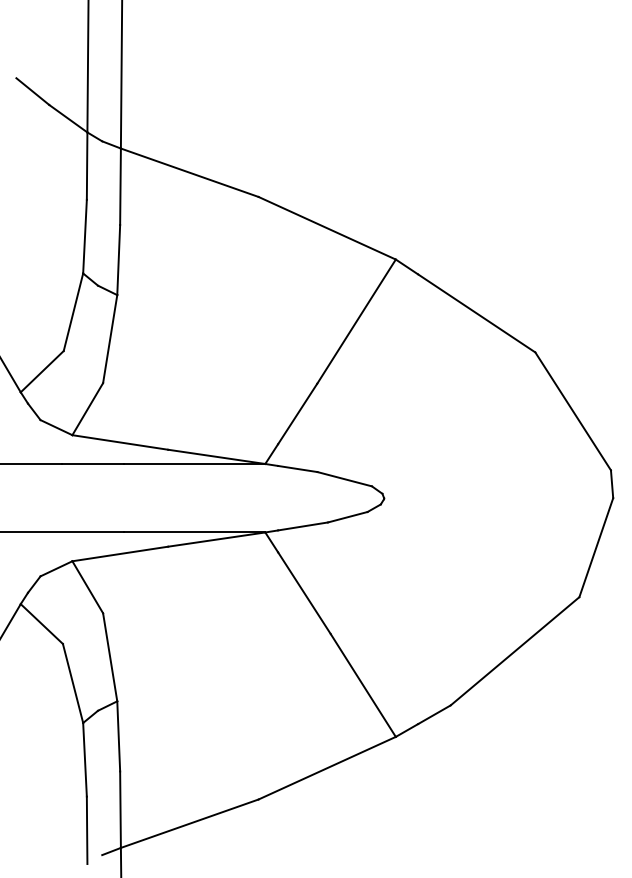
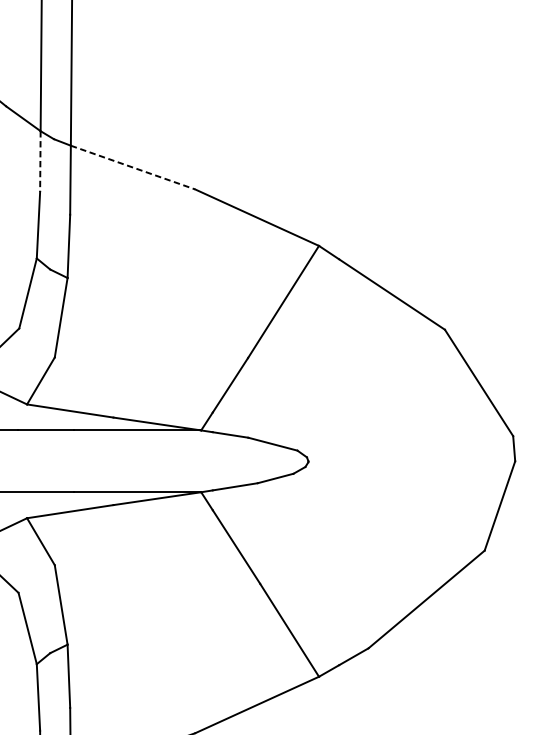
line: (87, 166) -> (40, 161), solid -> dashed
line: (189, 172) -> (132, 167), solid -> dashed

